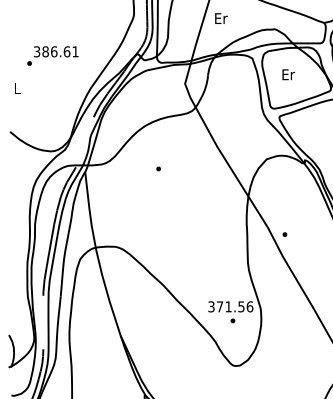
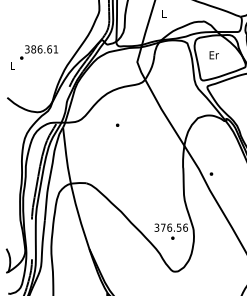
text: (221, 18) -> (164, 13), Er -> L
text: (52, 55) -> (38, 52), moved
text: (228, 306) -> (169, 227), 371.56 -> 376.56

